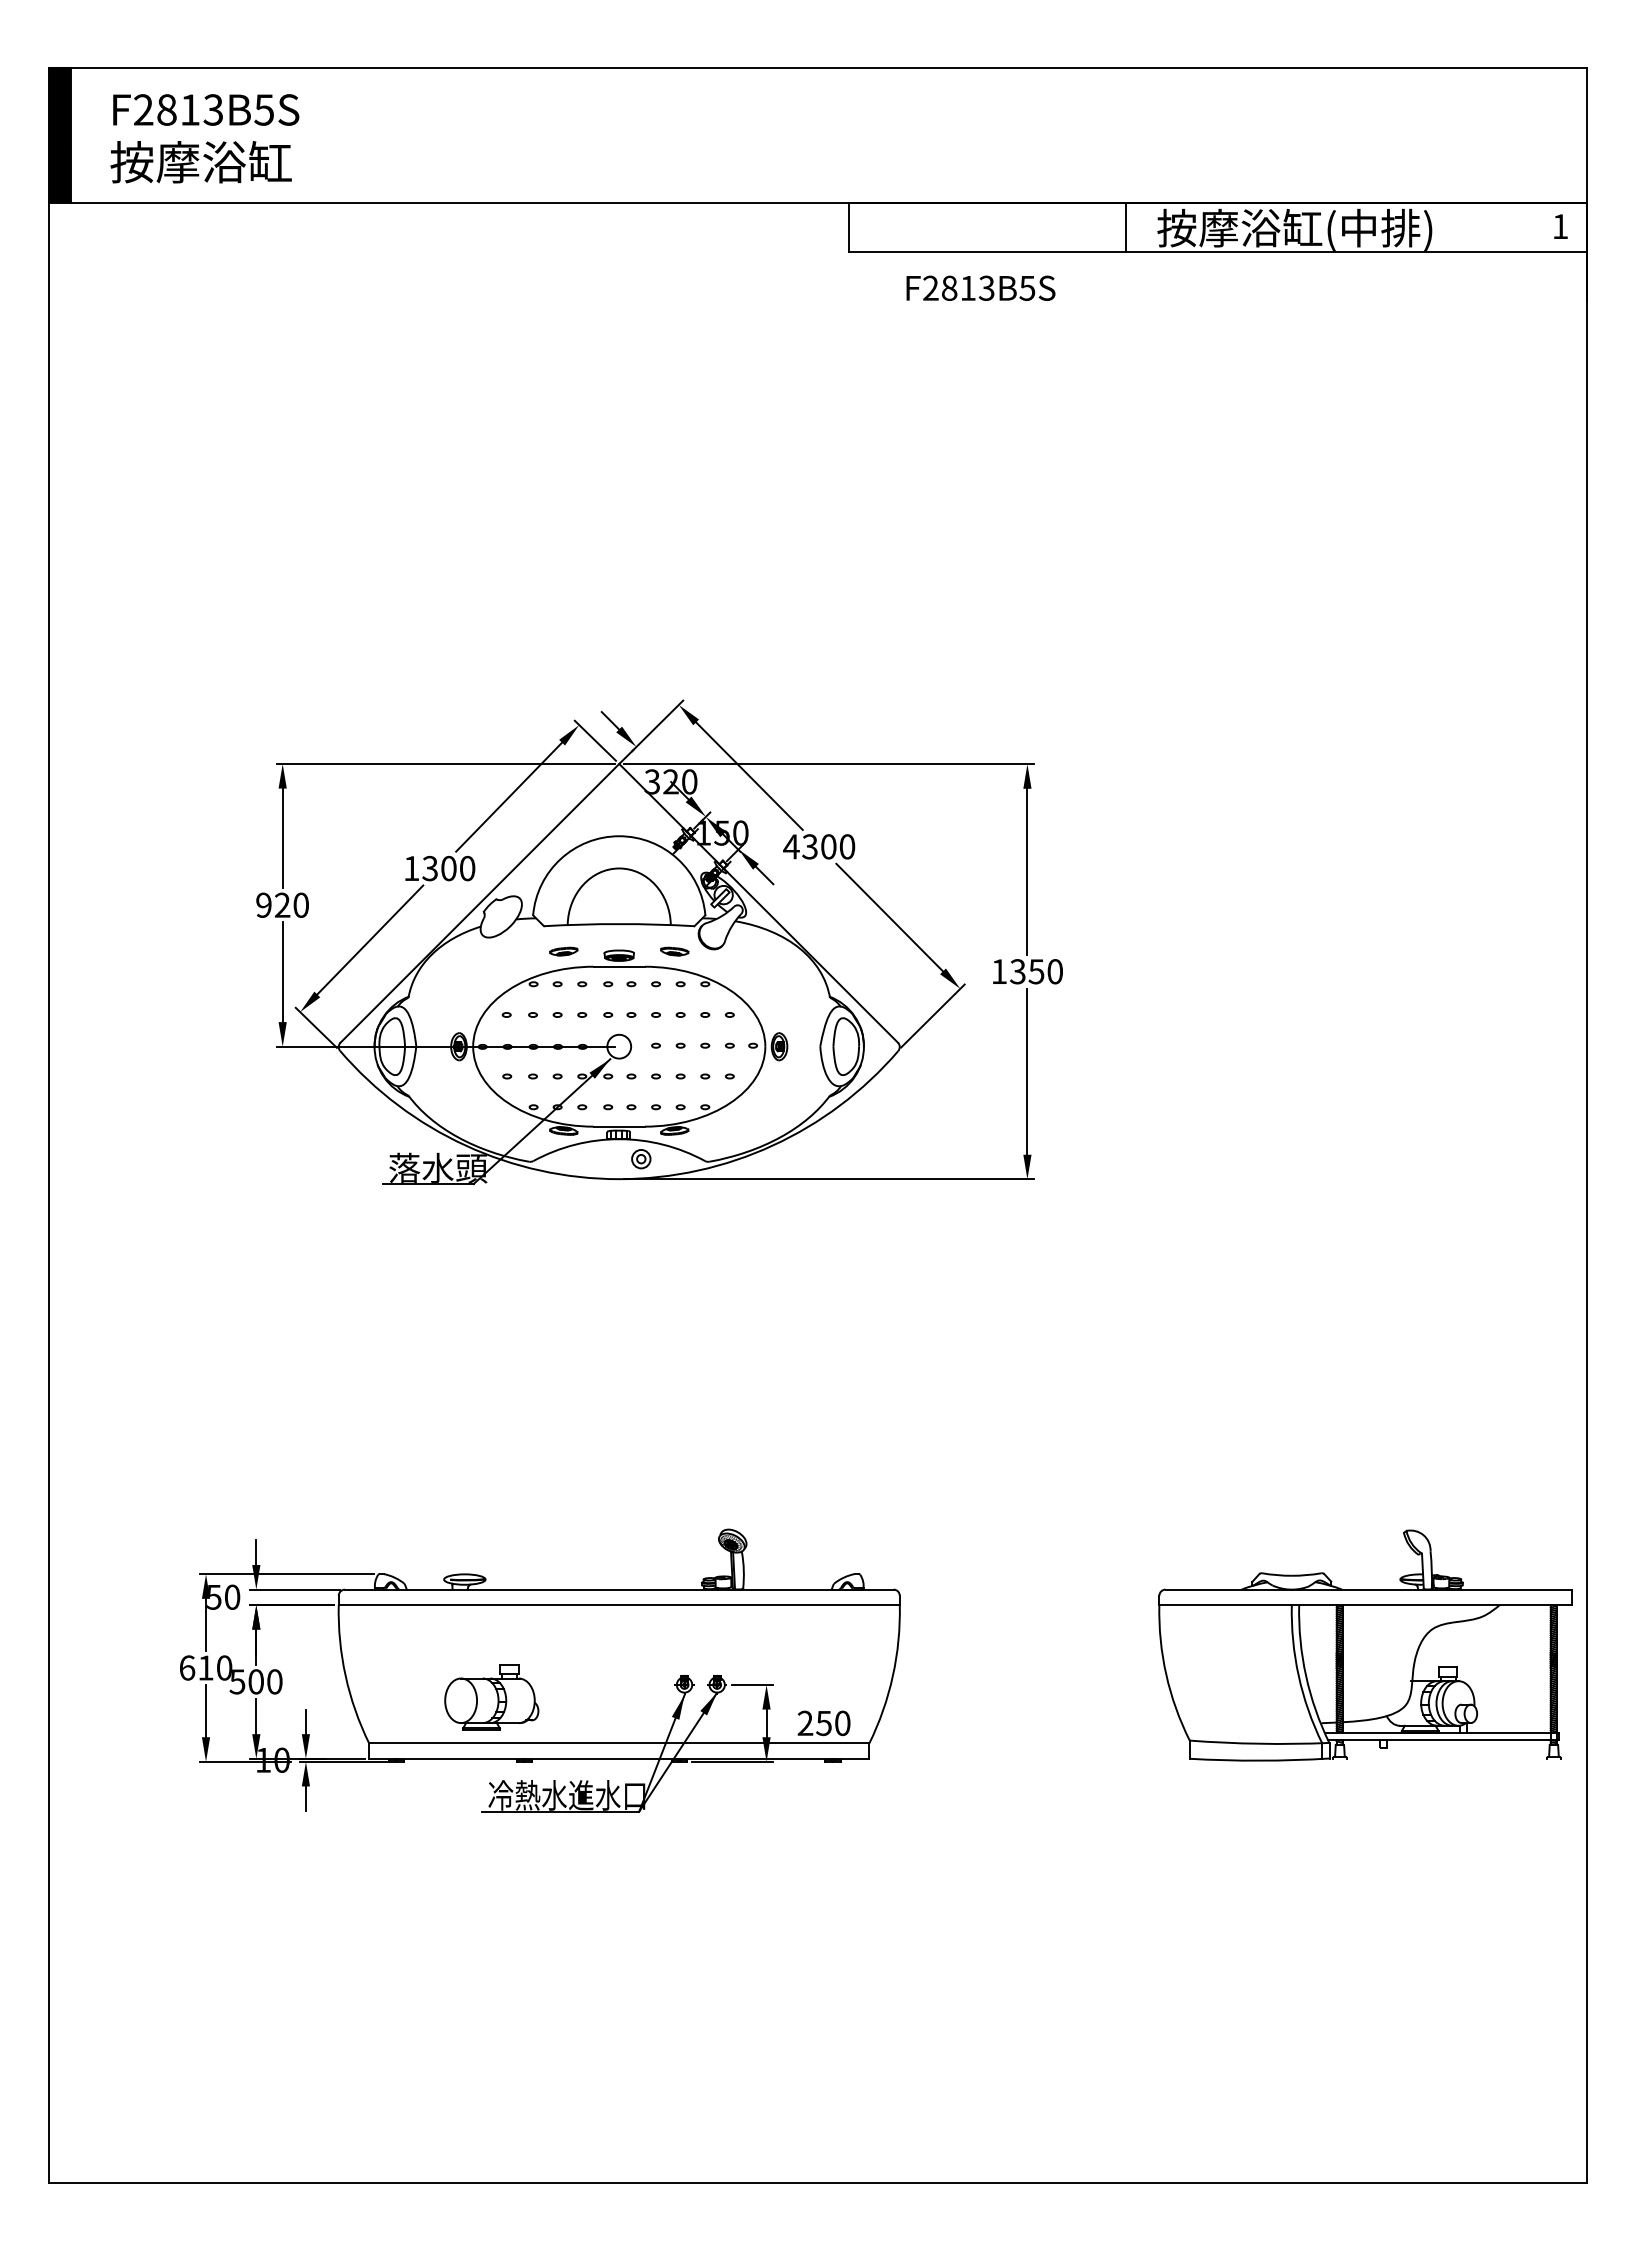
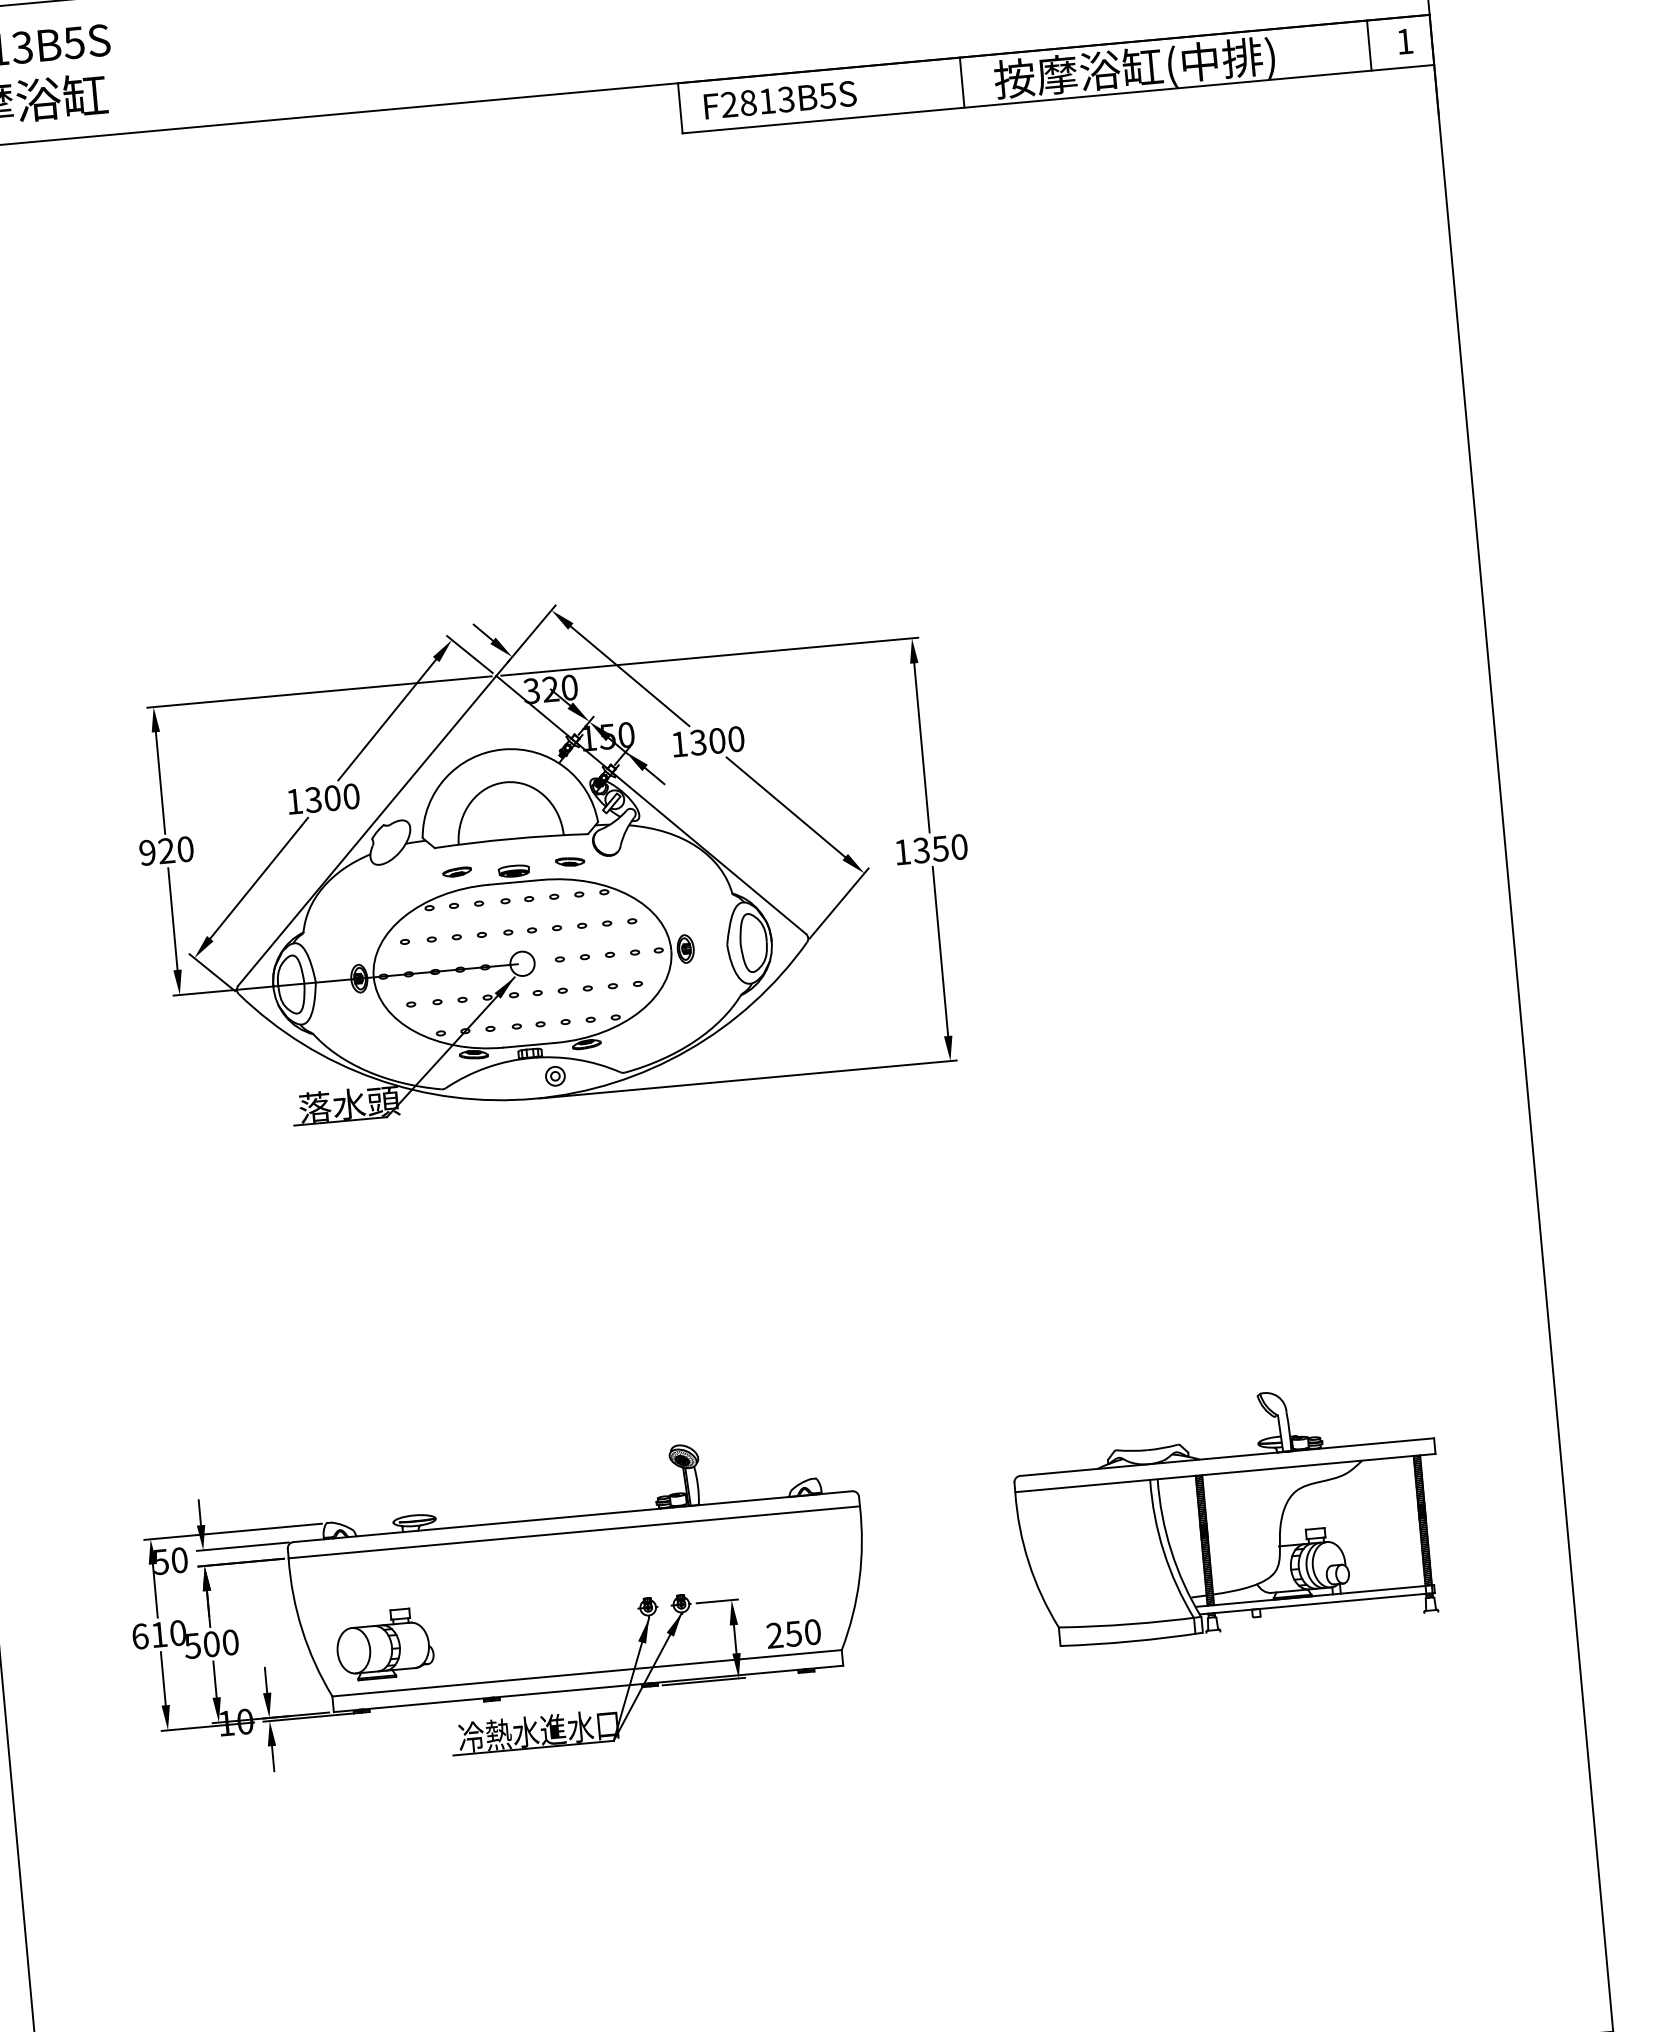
line: (1525, 227) -> (1369, 45), added
text: (980, 287) -> (779, 99), moved
text: (791, 846) -> (679, 744), 4300 -> 1300
part: (1365, 1645) -> (1228, 1514), moved
part: (491, 1697) -> (384, 1644), moved

